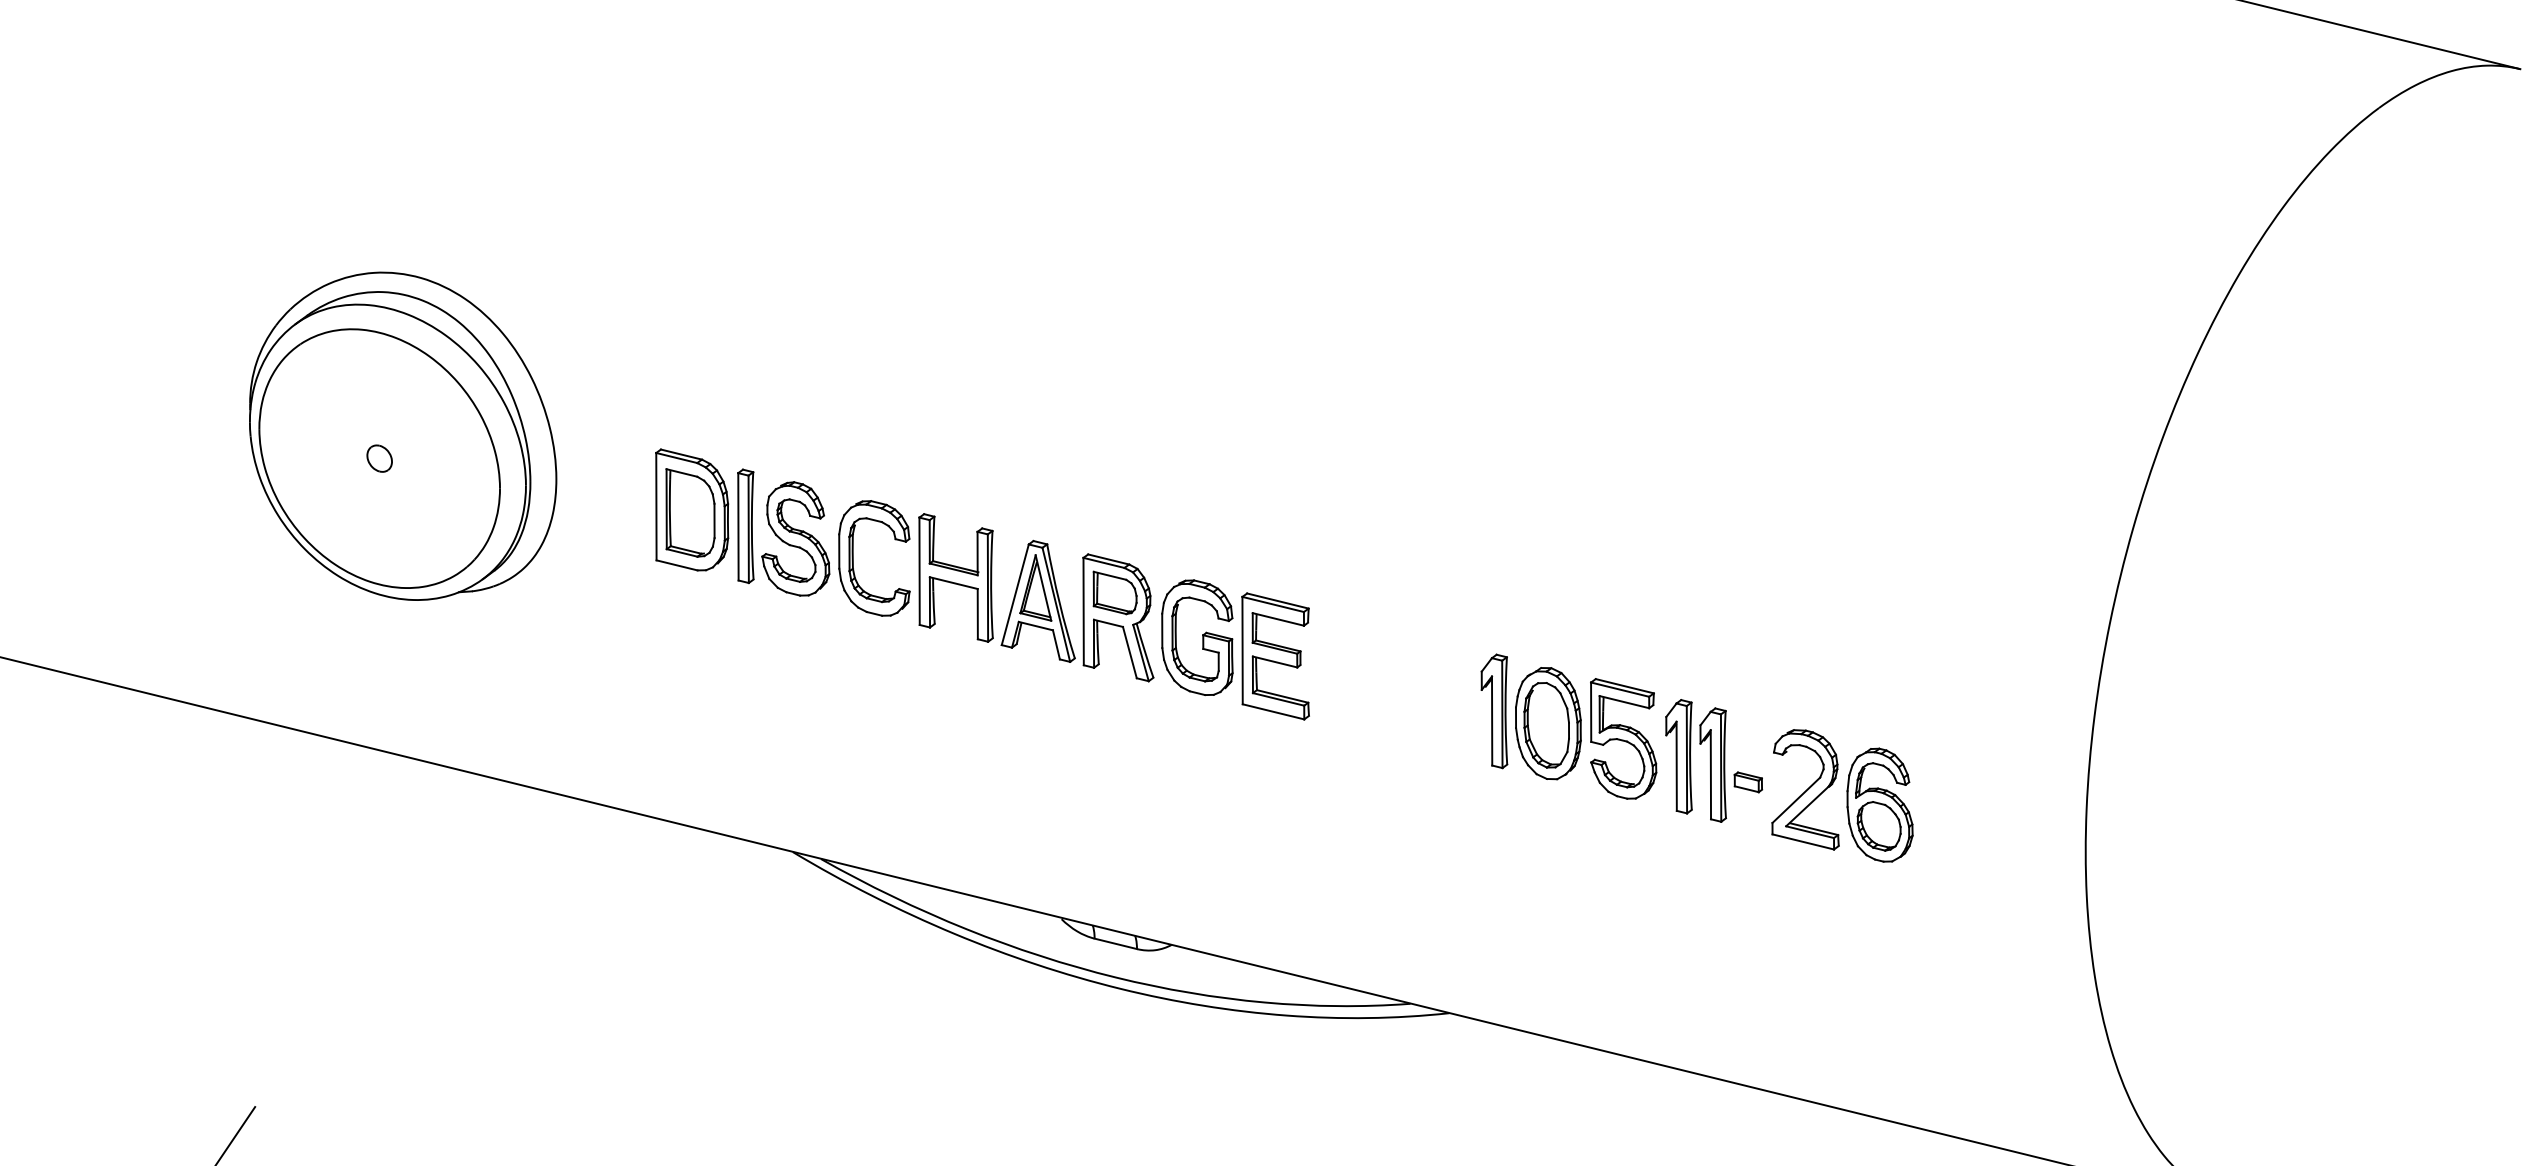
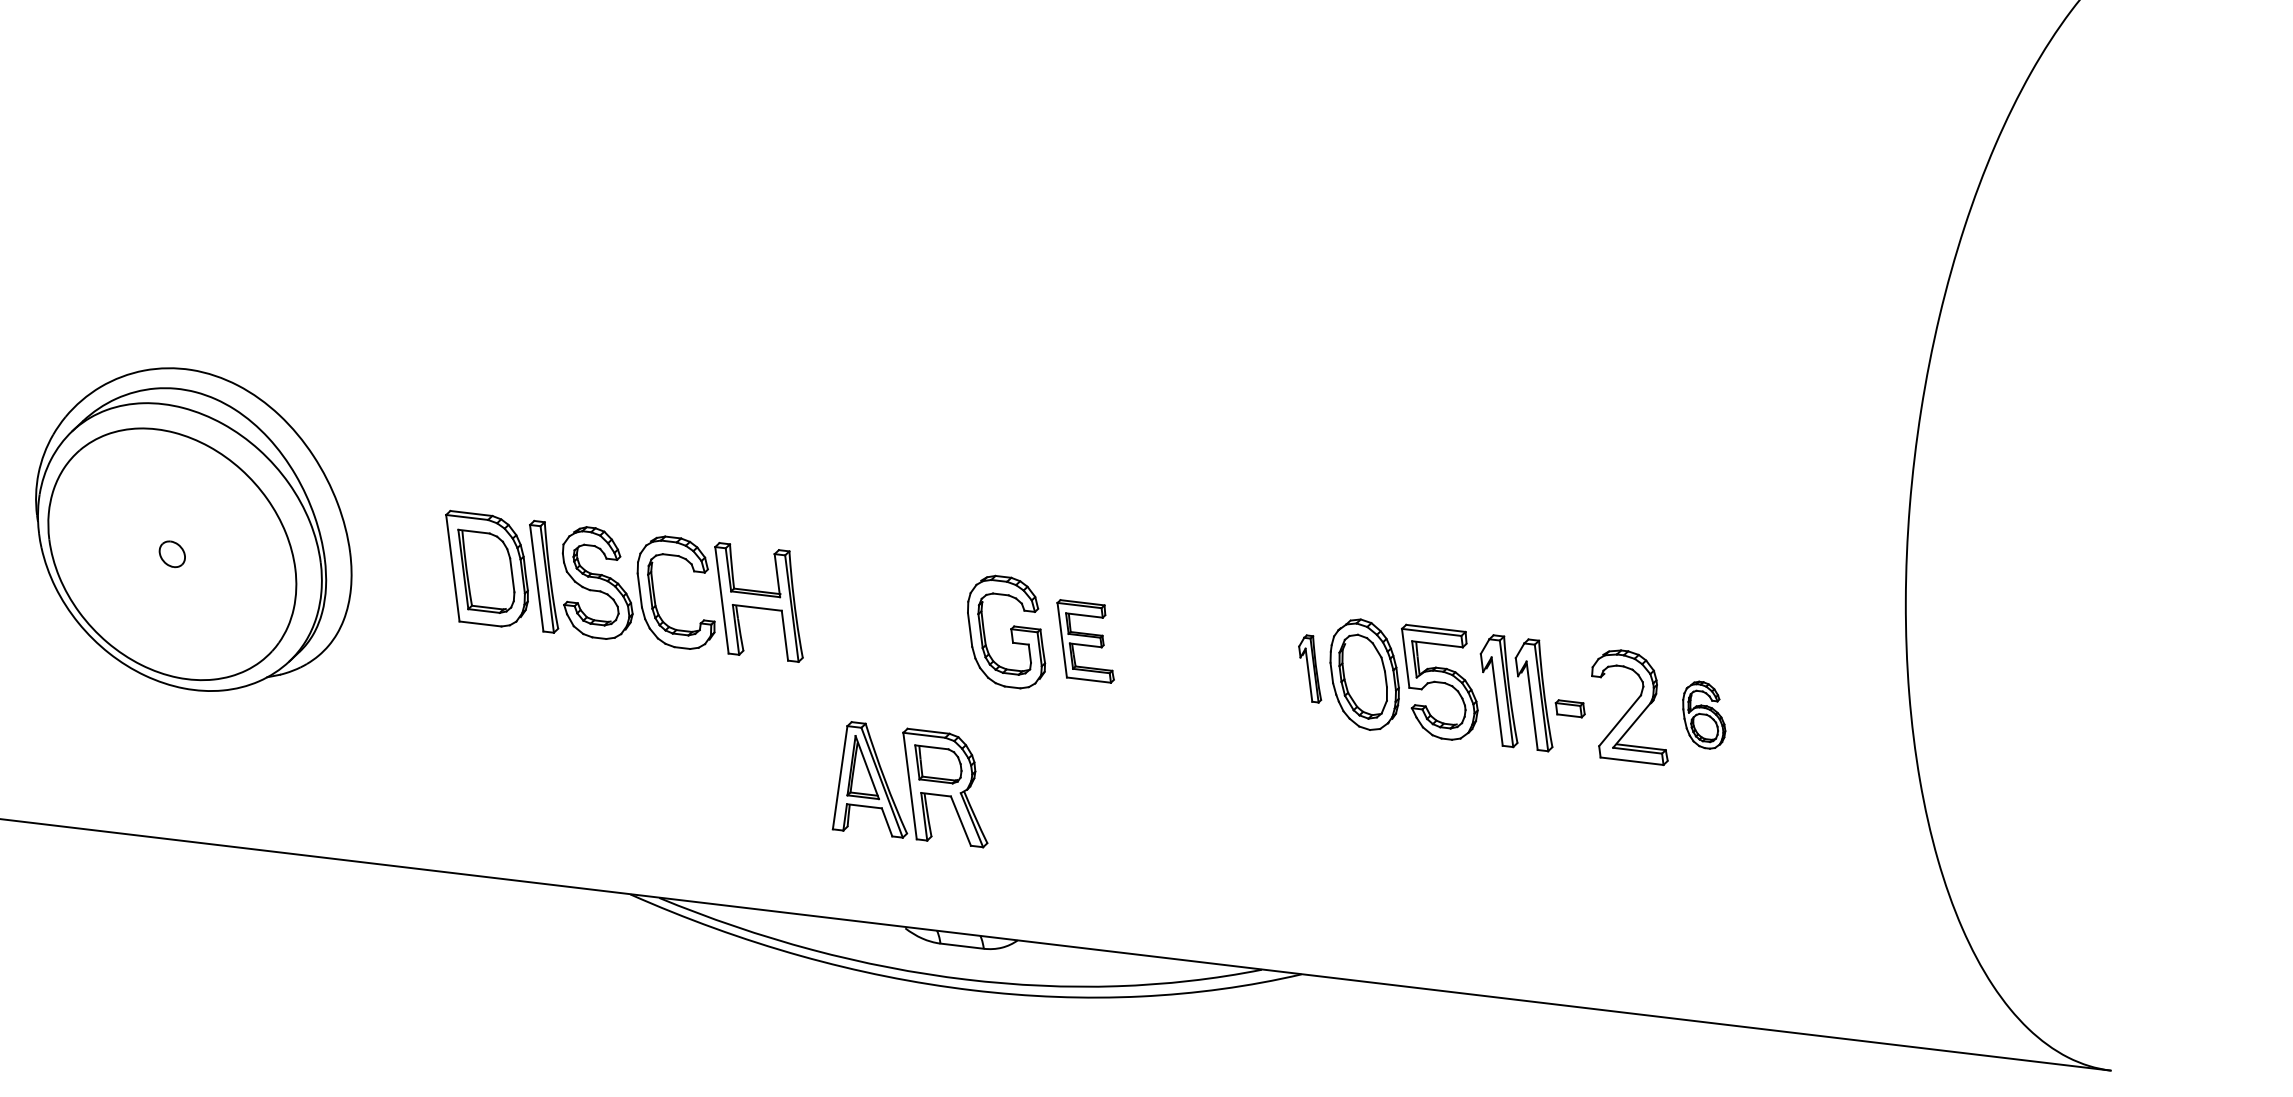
part: (1077, 610) -> (903, 785), moved
part: (1275, 656) -> (1085, 641), size x0.7
part: (1494, 711) -> (1309, 669), size x0.6
part: (1879, 804) -> (1703, 714), size x0.6

